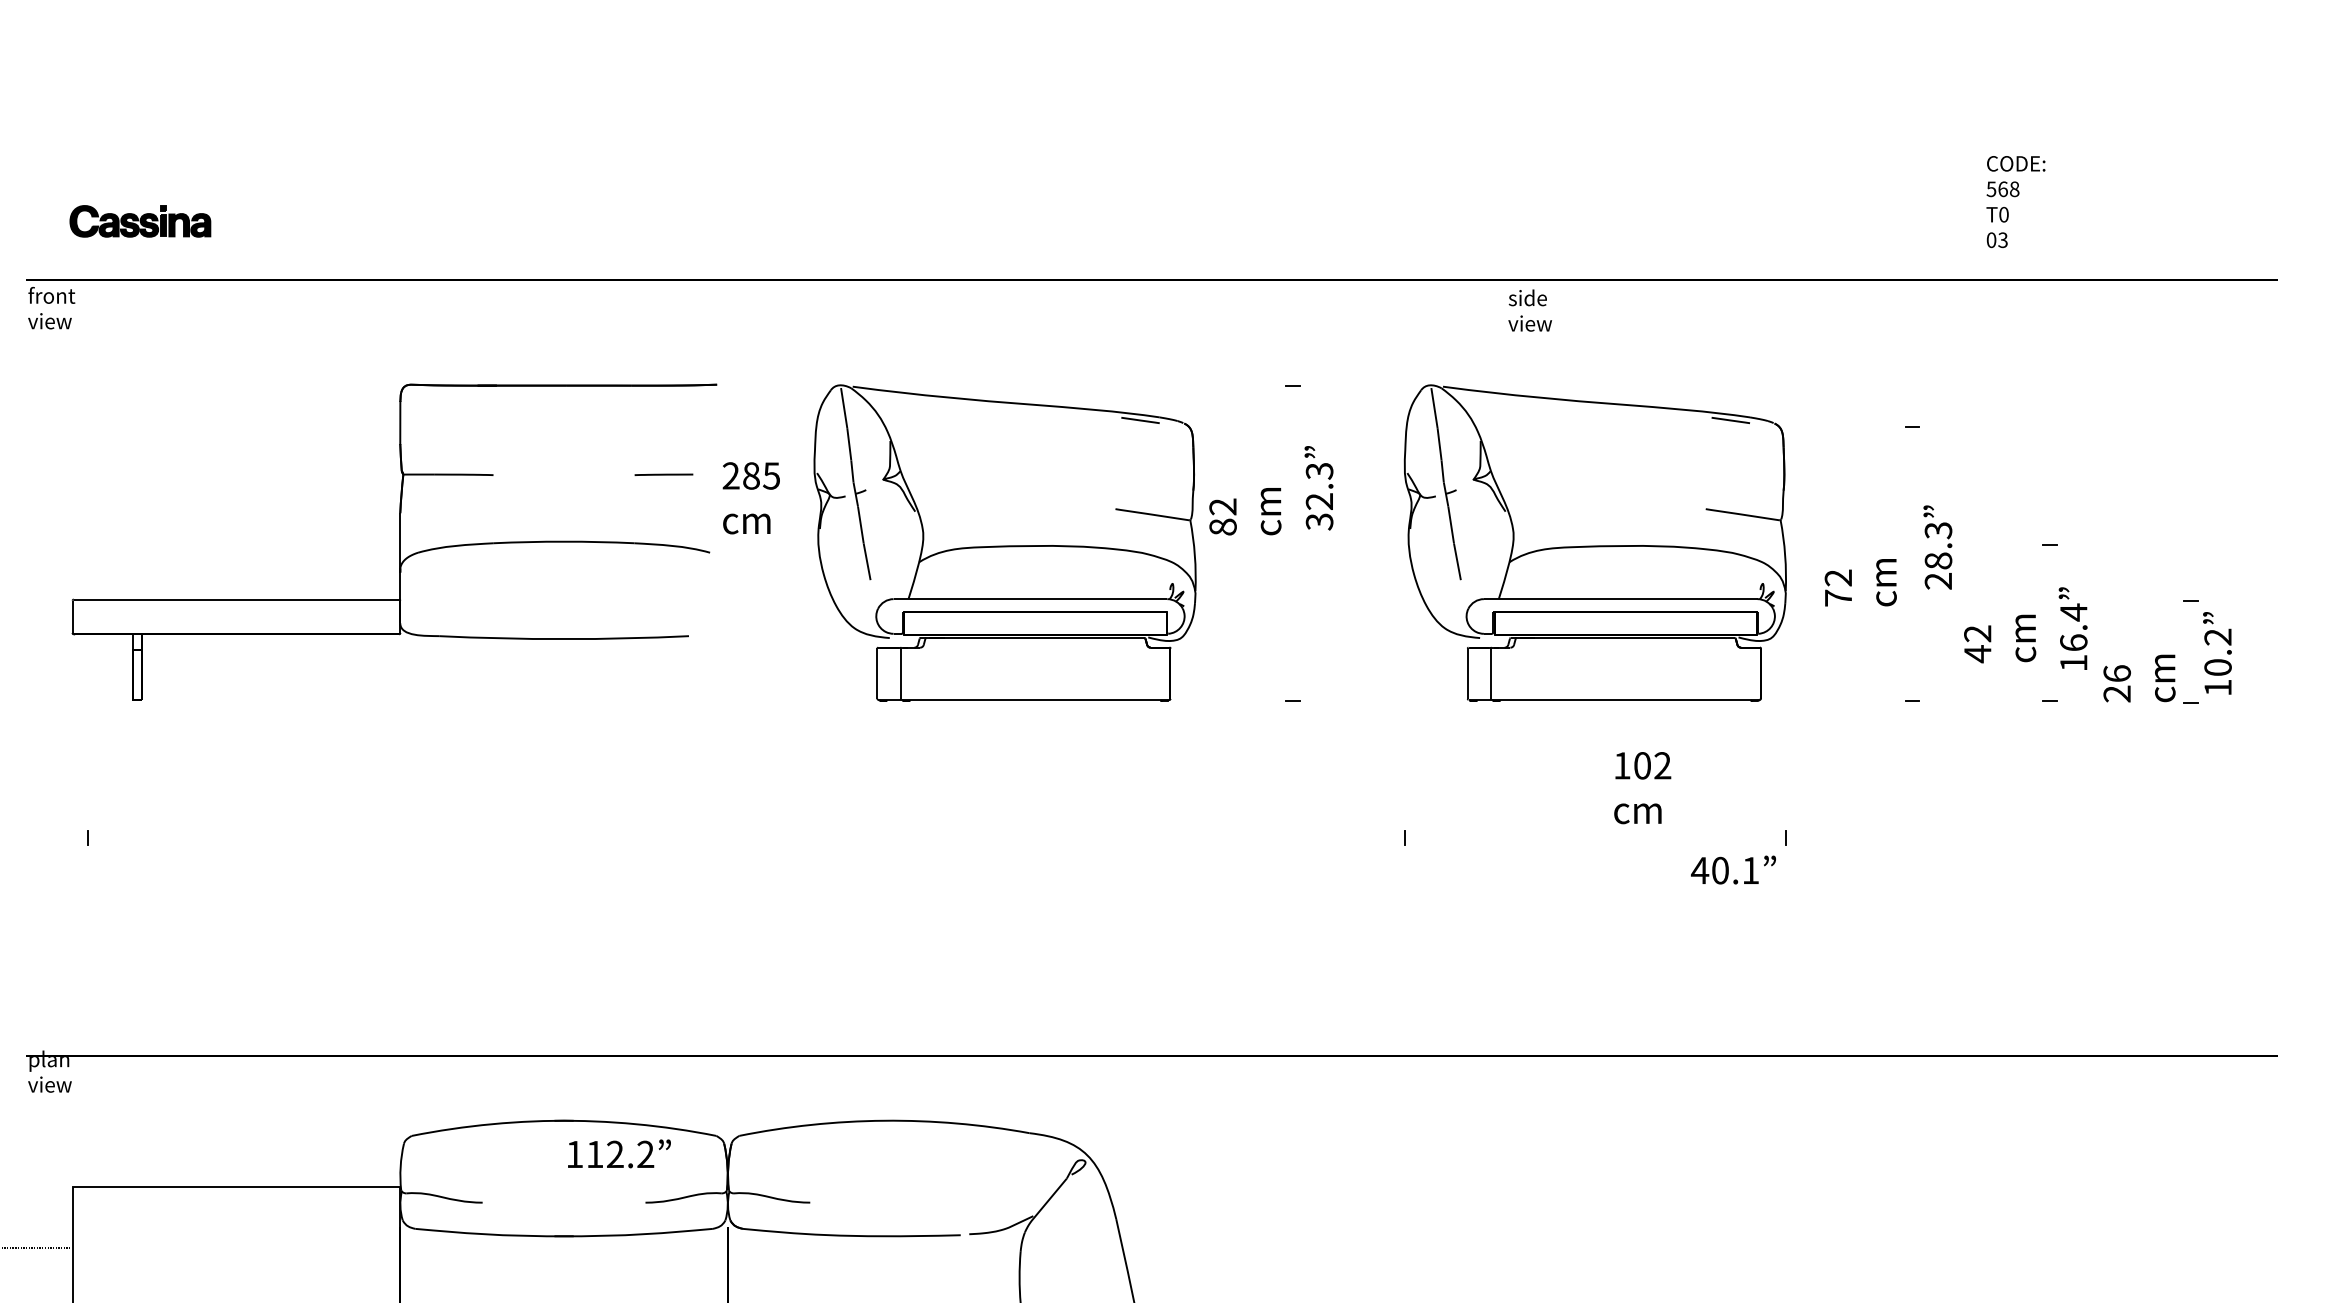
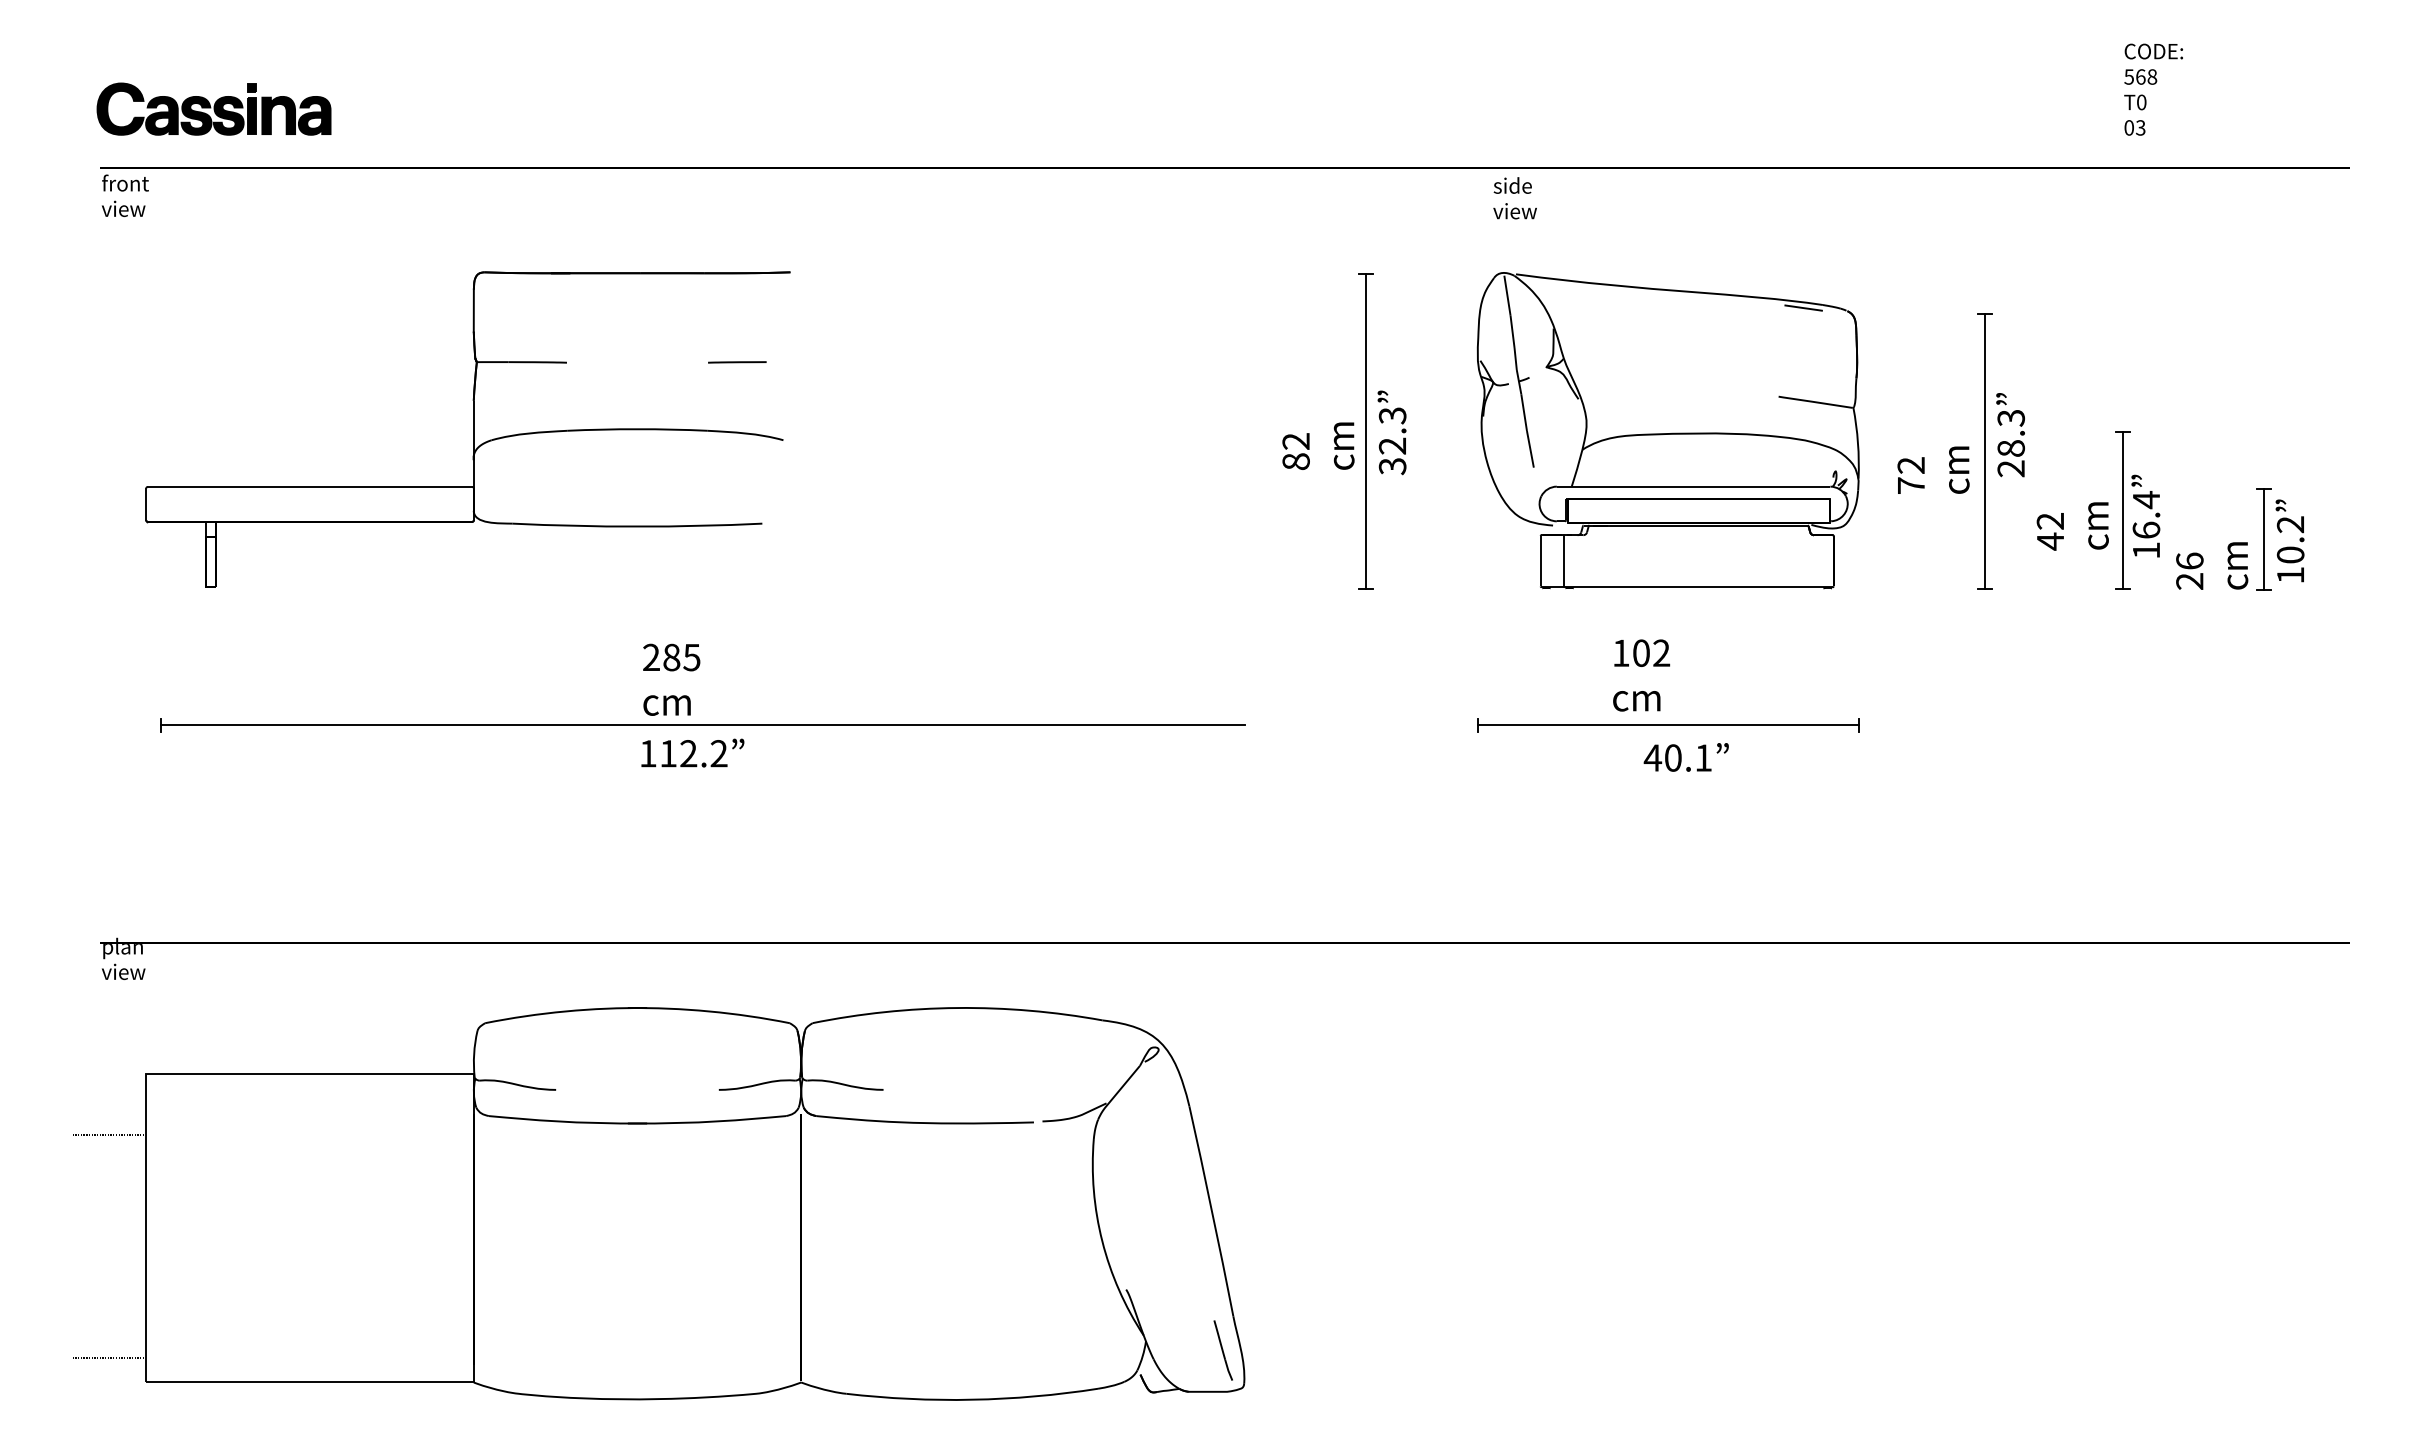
text: (2015, 201) -> (2153, 89), moved
part: (139, 220) -> (213, 108), size x1.67
text: (1529, 310) -> (1514, 198), moved
text: (1318, 487) -> (1391, 432), moved
text: (751, 497) -> (671, 679), moved
text: (1245, 510) -> (1318, 445), moved
part: (1004, 542) -> (1077, 430), removed
line: (1292, 542) -> (1365, 430), added
line: (1912, 563) -> (1985, 451), added
line: (2049, 622) -> (2122, 510), added
line: (2190, 652) -> (2263, 539), added
text: (1642, 788) -> (1641, 675), moved
line: (629, 838) -> (702, 725), added
line: (1595, 838) -> (1668, 725), added
text: (1732, 870) -> (1685, 757), moved
text: (619, 1153) -> (692, 752), moved

